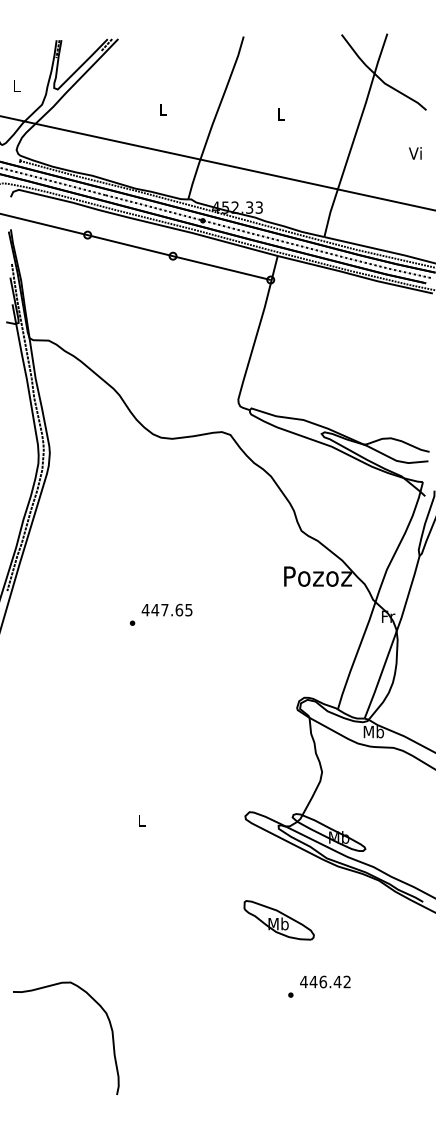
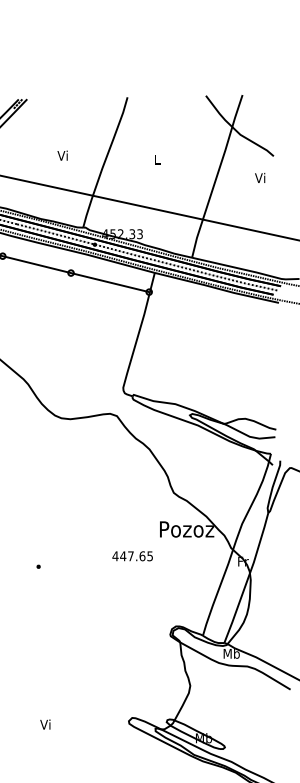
text: (162, 109) -> (62, 155), L -> Vi
text: (415, 153) -> (260, 178), moved
text: (166, 609) -> (132, 555), moved
text: (140, 820) -> (44, 724), L -> Vi

